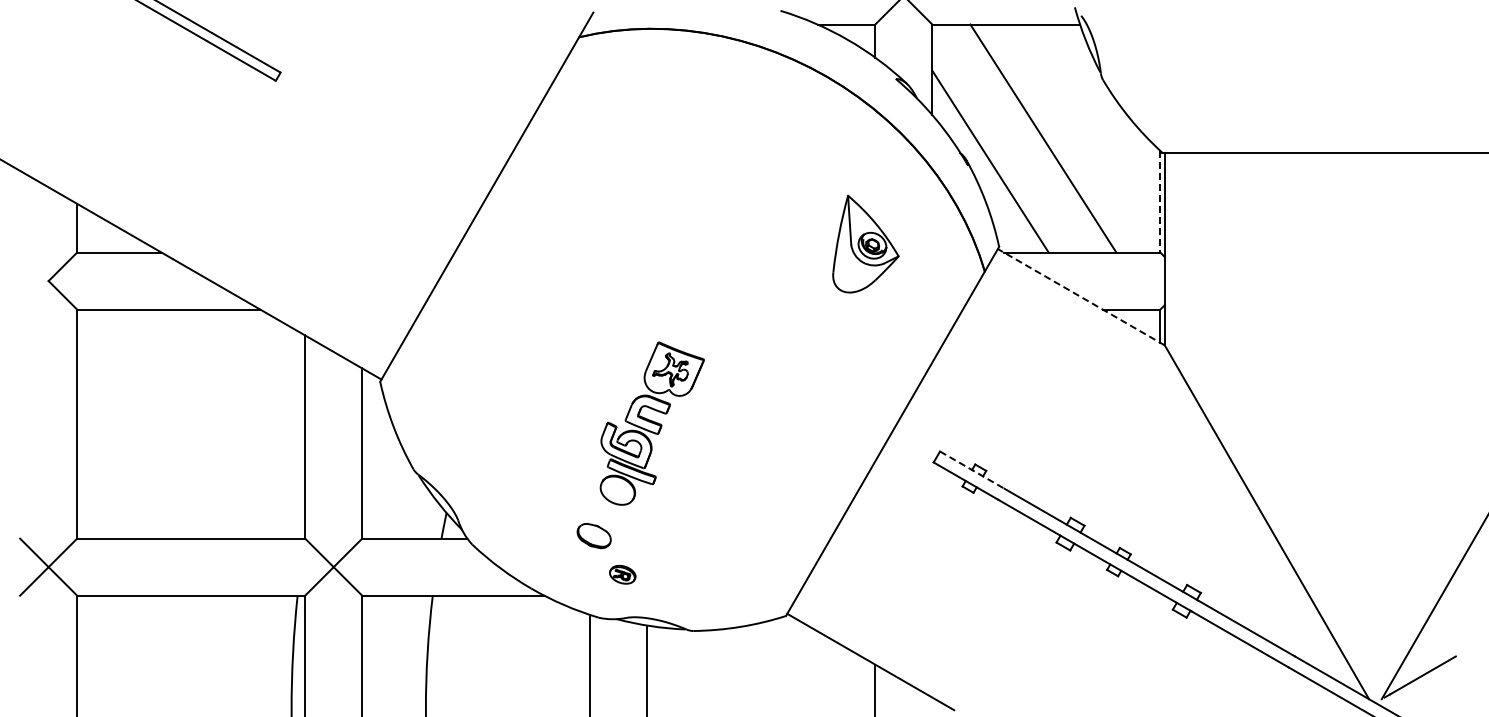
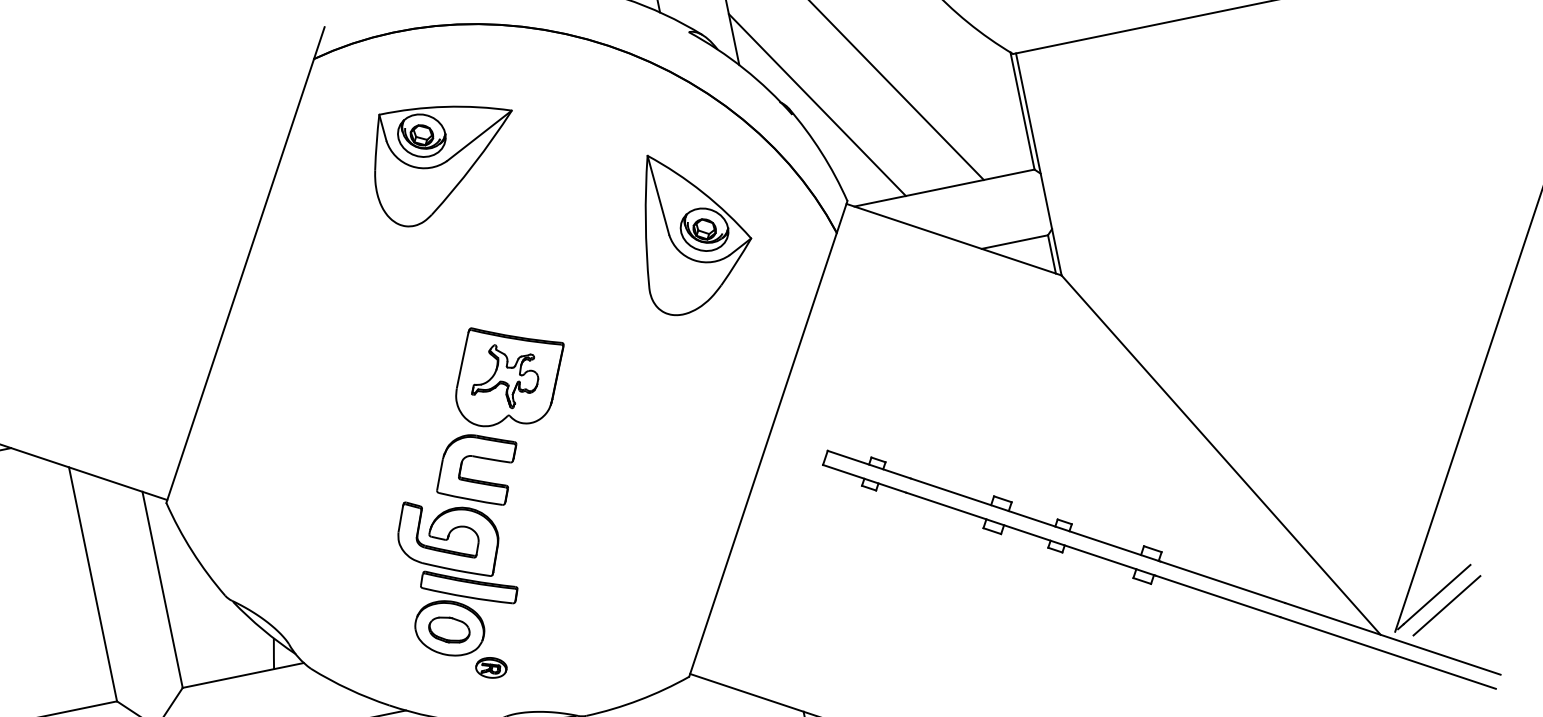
part: (671, 143) -> (445, 159), added
line: (1160, 201) -> (1022, 110), dashed -> solid
part: (865, 244) -> (692, 230), size x1.43
line: (1080, 296) -> (952, 239), dashed -> solid
part: (652, 423) -> (489, 486), size x1.67
line: (972, 470) -> (869, 465), dashed -> solid
line: (1429, 686) -> (1447, 605), added

